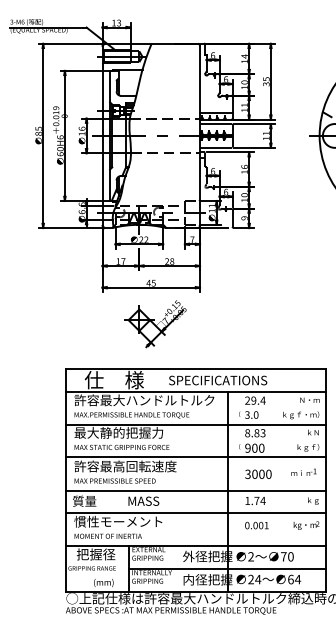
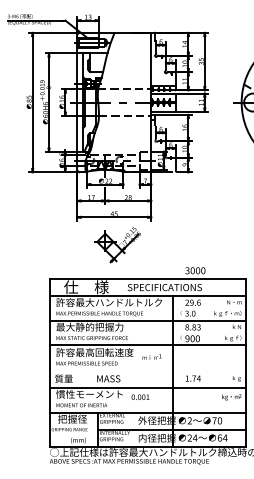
text: (262, 400) -> (198, 302), 29.4 -> 29.6
text: (303, 471) -> (151, 356), moved
text: (258, 473) -> (195, 270), moved
line: (195, 490) -> (147, 370), removed
text: (256, 525) -> (140, 397), moved

